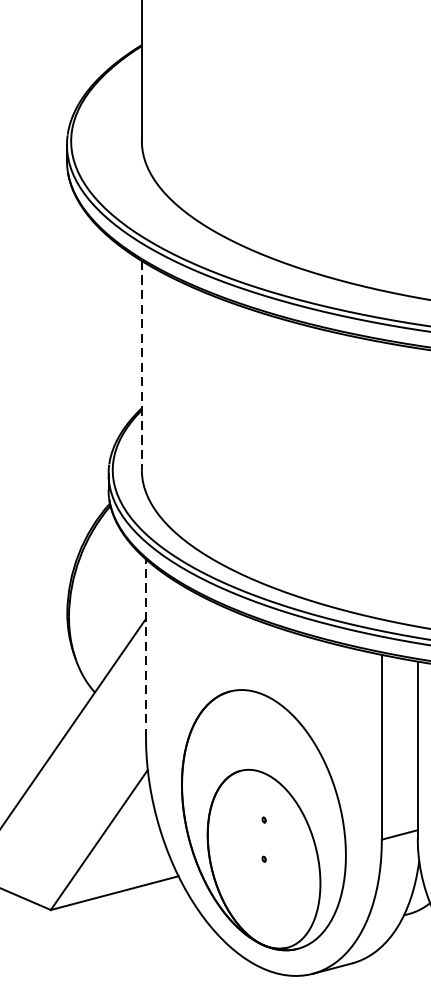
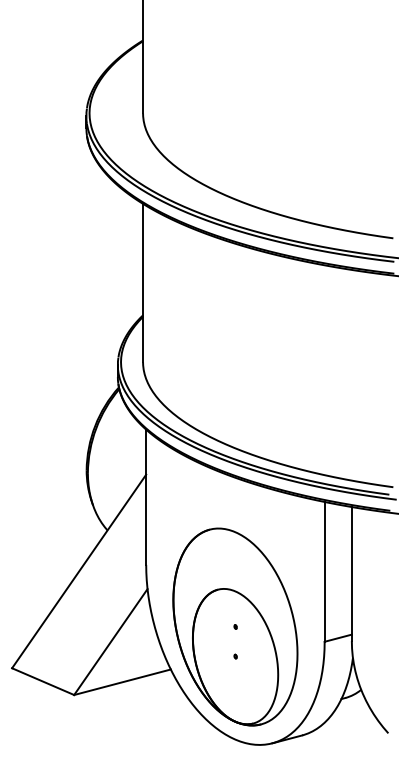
line: (142, 366) -> (143, 283), dashed -> solid
line: (146, 649) -> (146, 497), dashed -> solid

